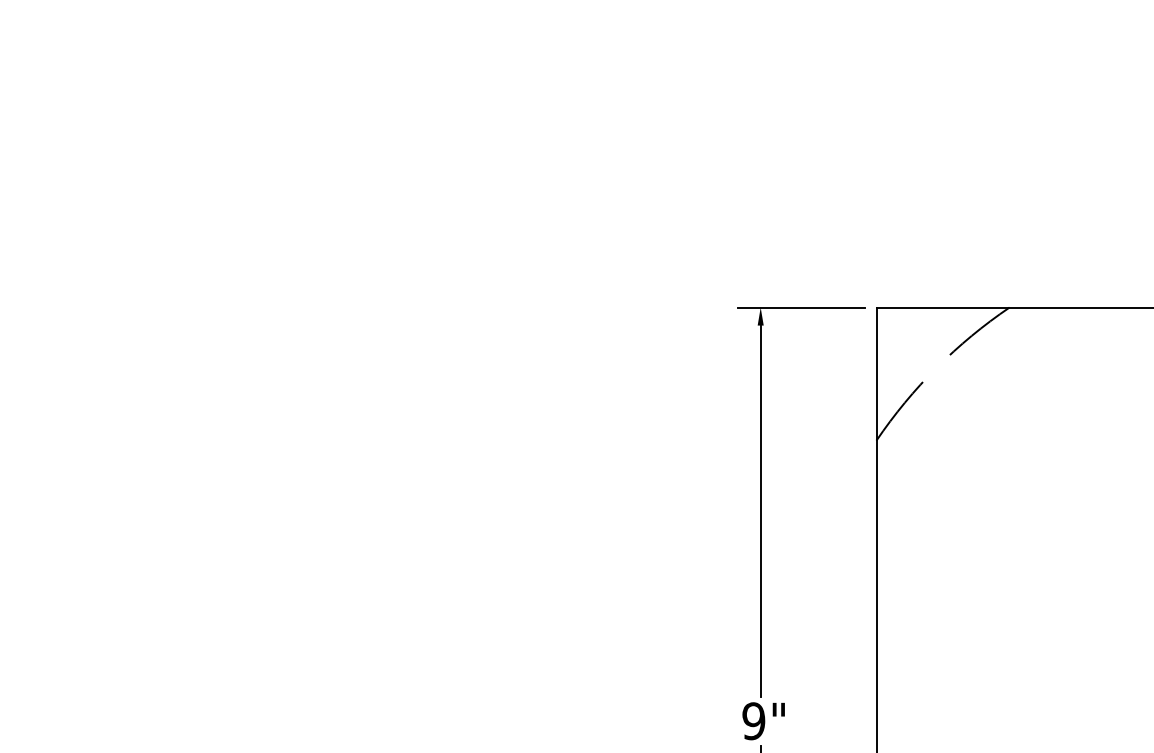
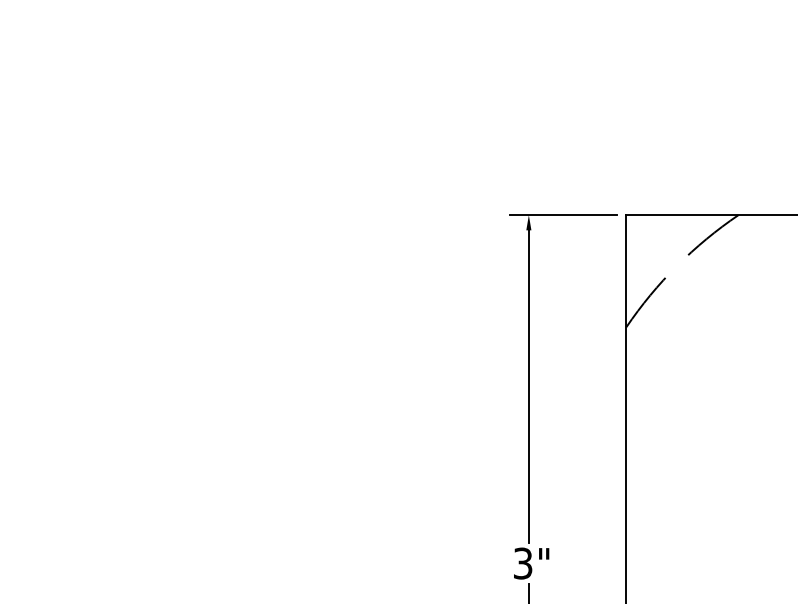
text: (753, 721) -> (522, 563), 9" -> 3"

